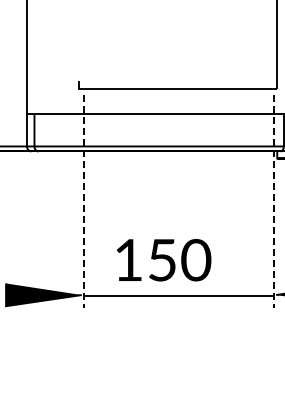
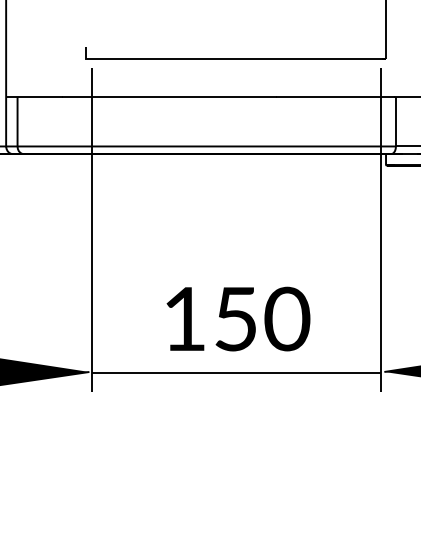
line: (83, 201) -> (91, 230), dashed -> solid
line: (273, 201) -> (380, 230), dashed -> solid
text: (164, 260) -> (239, 319), moved

